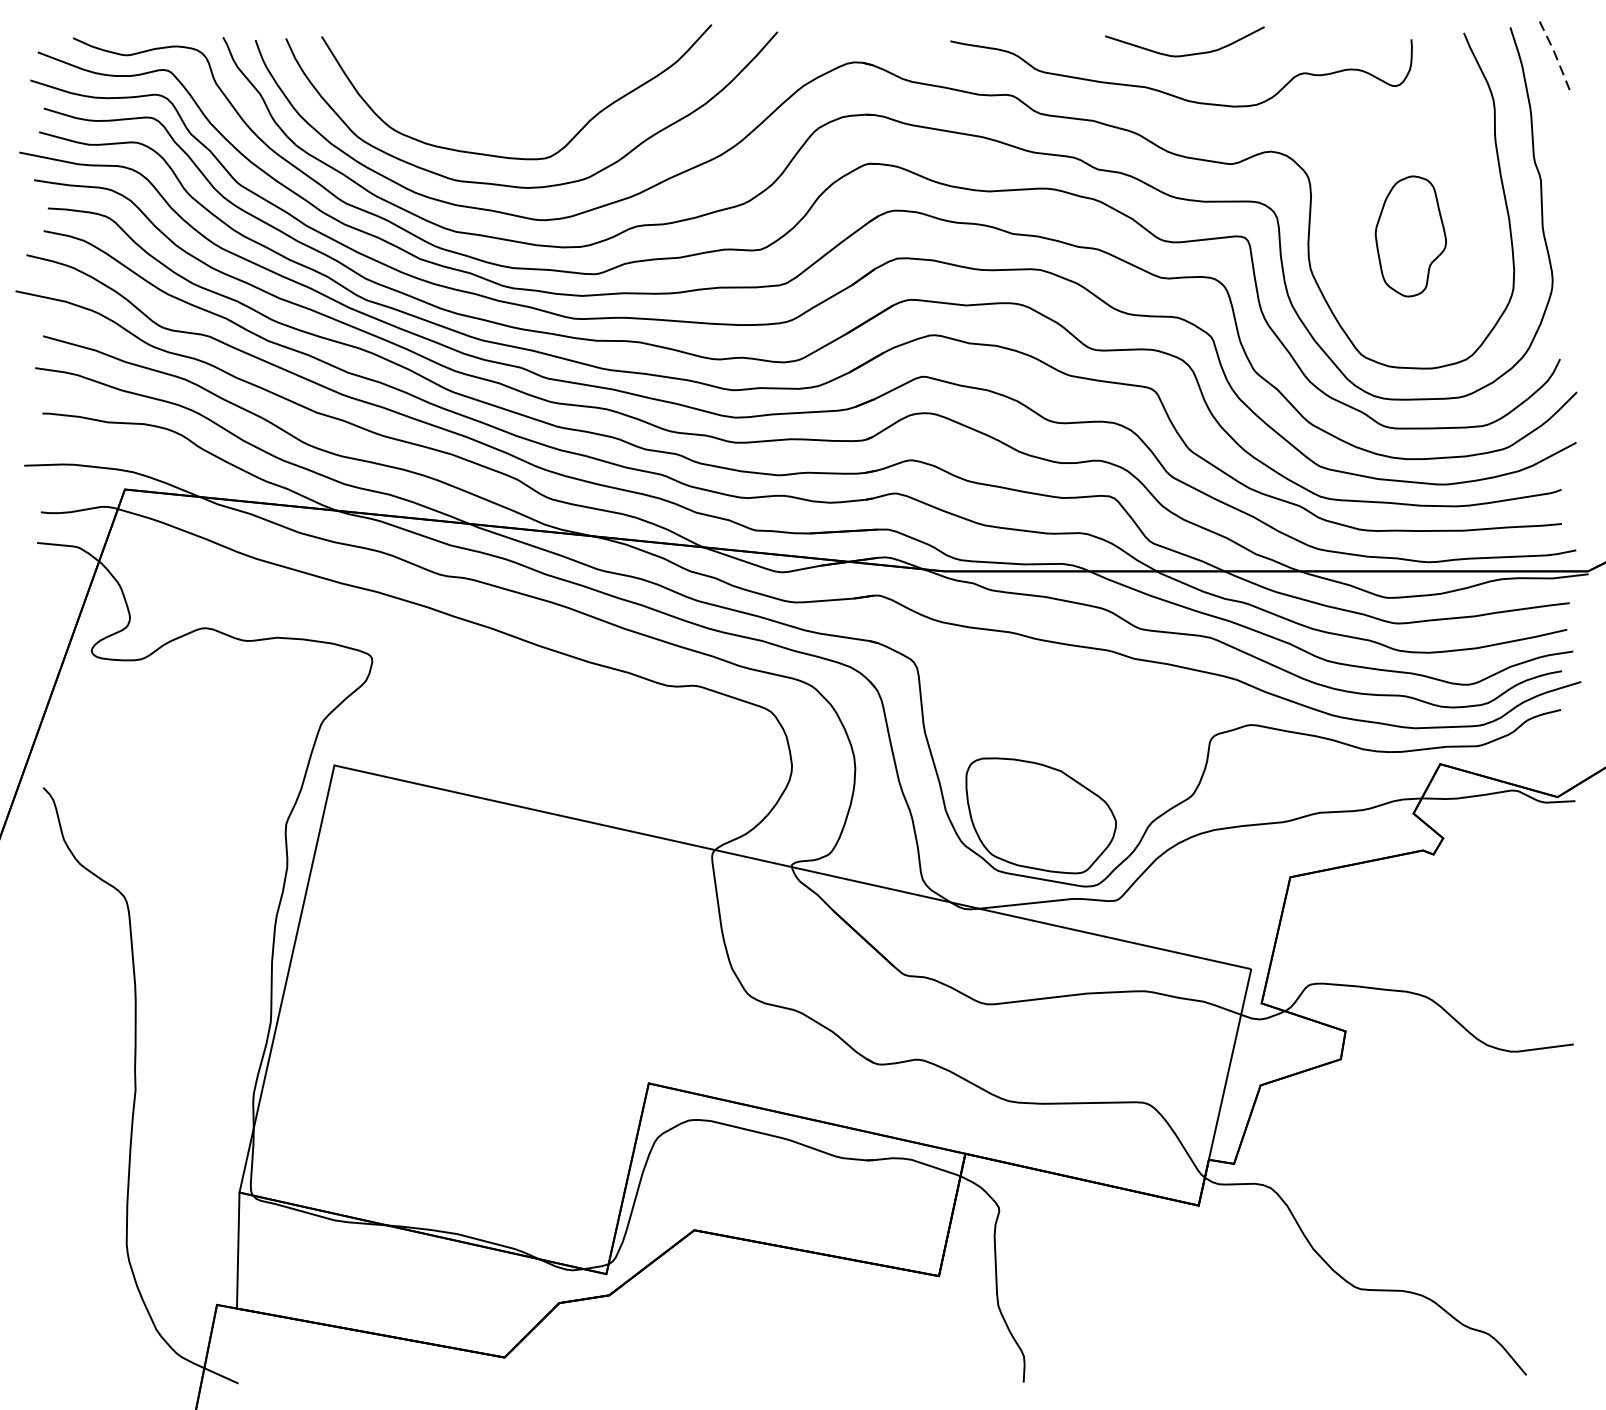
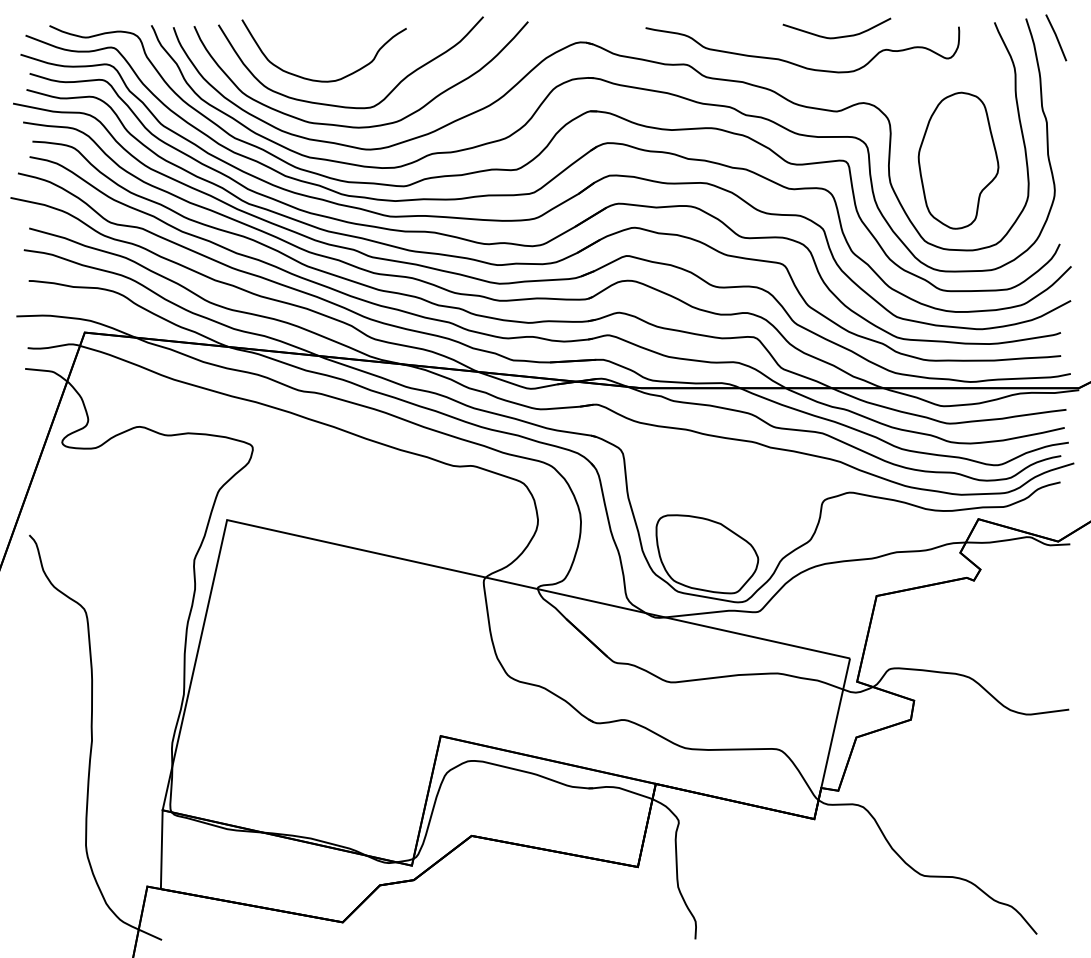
curve: (1184, 53) -> (836, 36), moved
line: (1555, 55) -> (1056, 37), dashed -> solid
curve: (476, 118) -> (323, 80), added
part: (1410, 236) -> (958, 160), size x1.67

